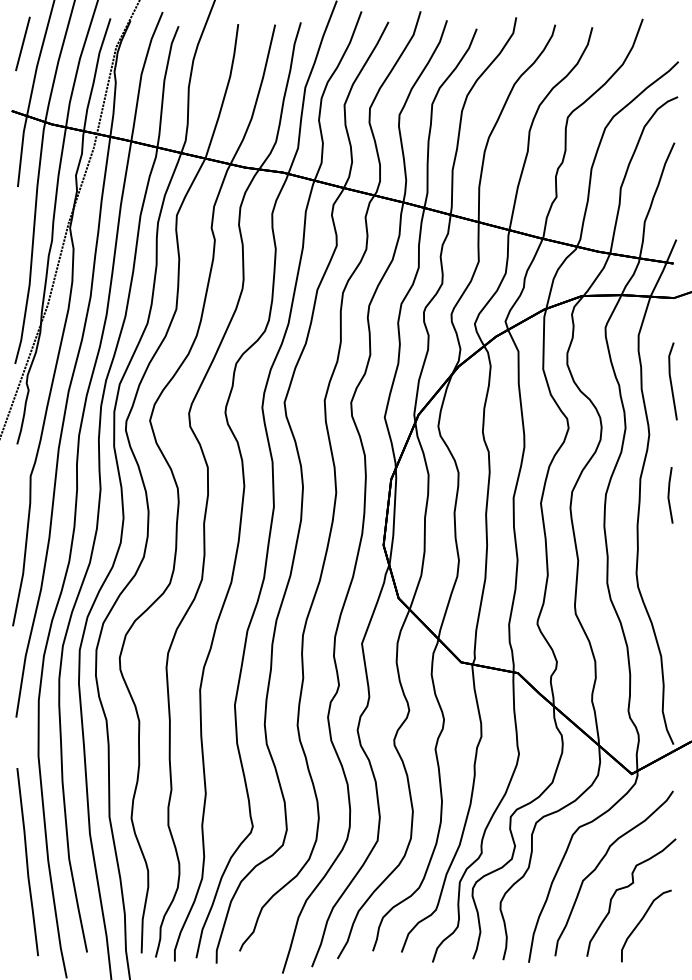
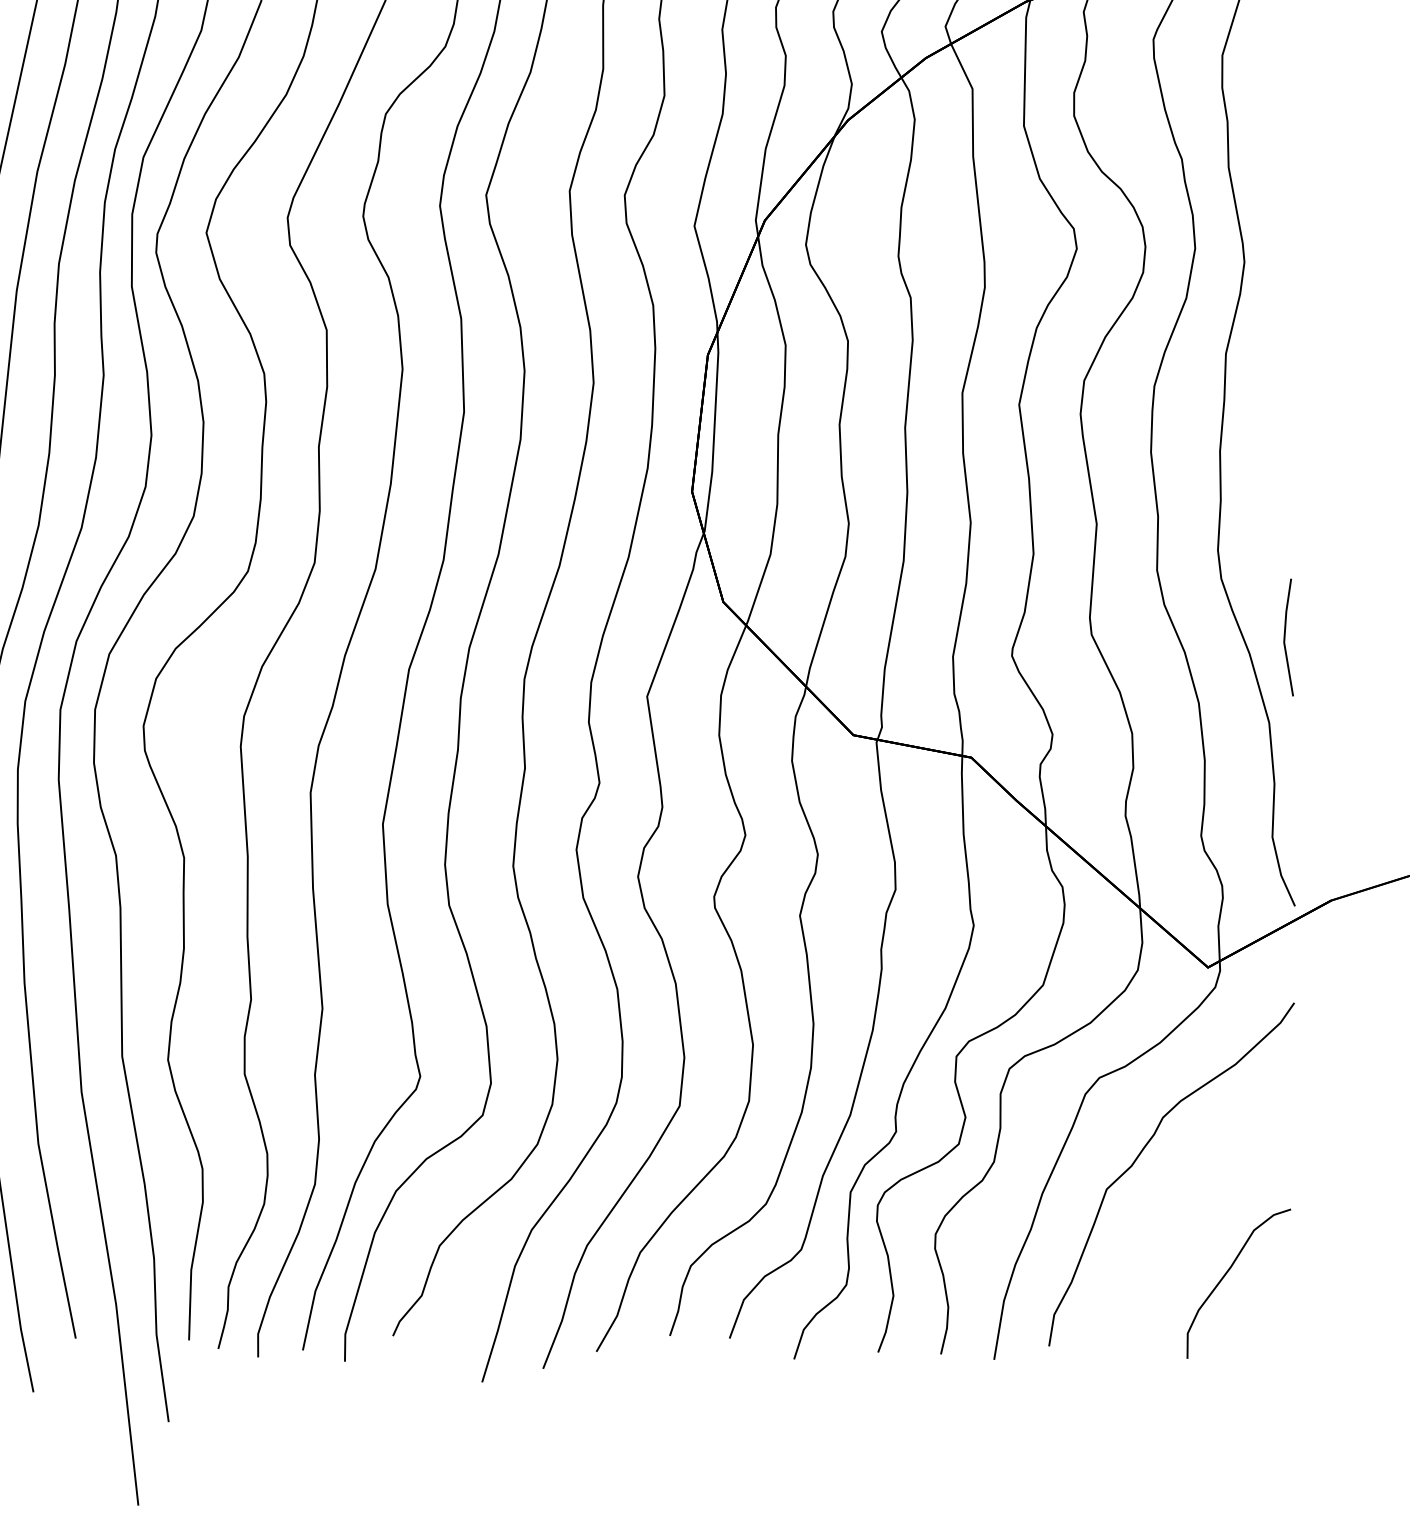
line: (671, 381) -> (1290, 151), removed
line: (669, 495) -> (1286, 637), moved
curve: (628, 887) -> (1201, 1203), removed

